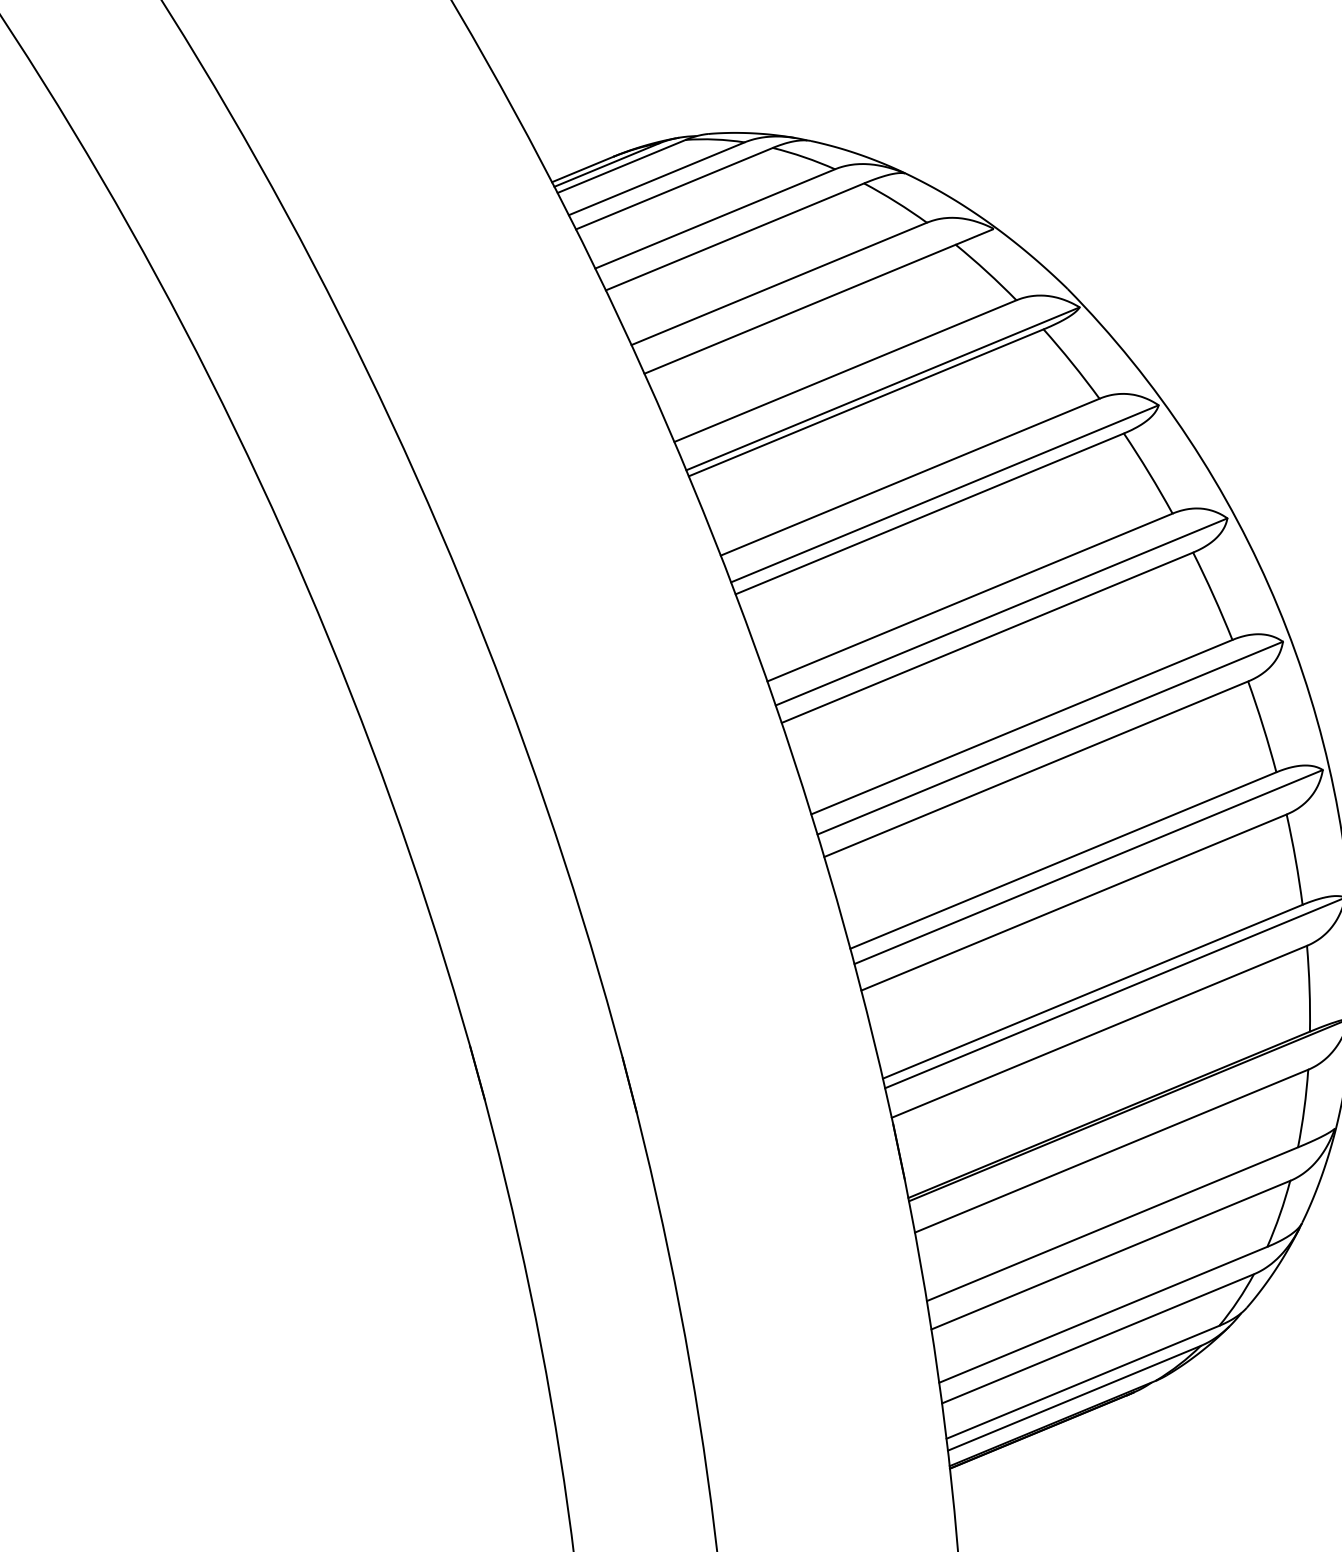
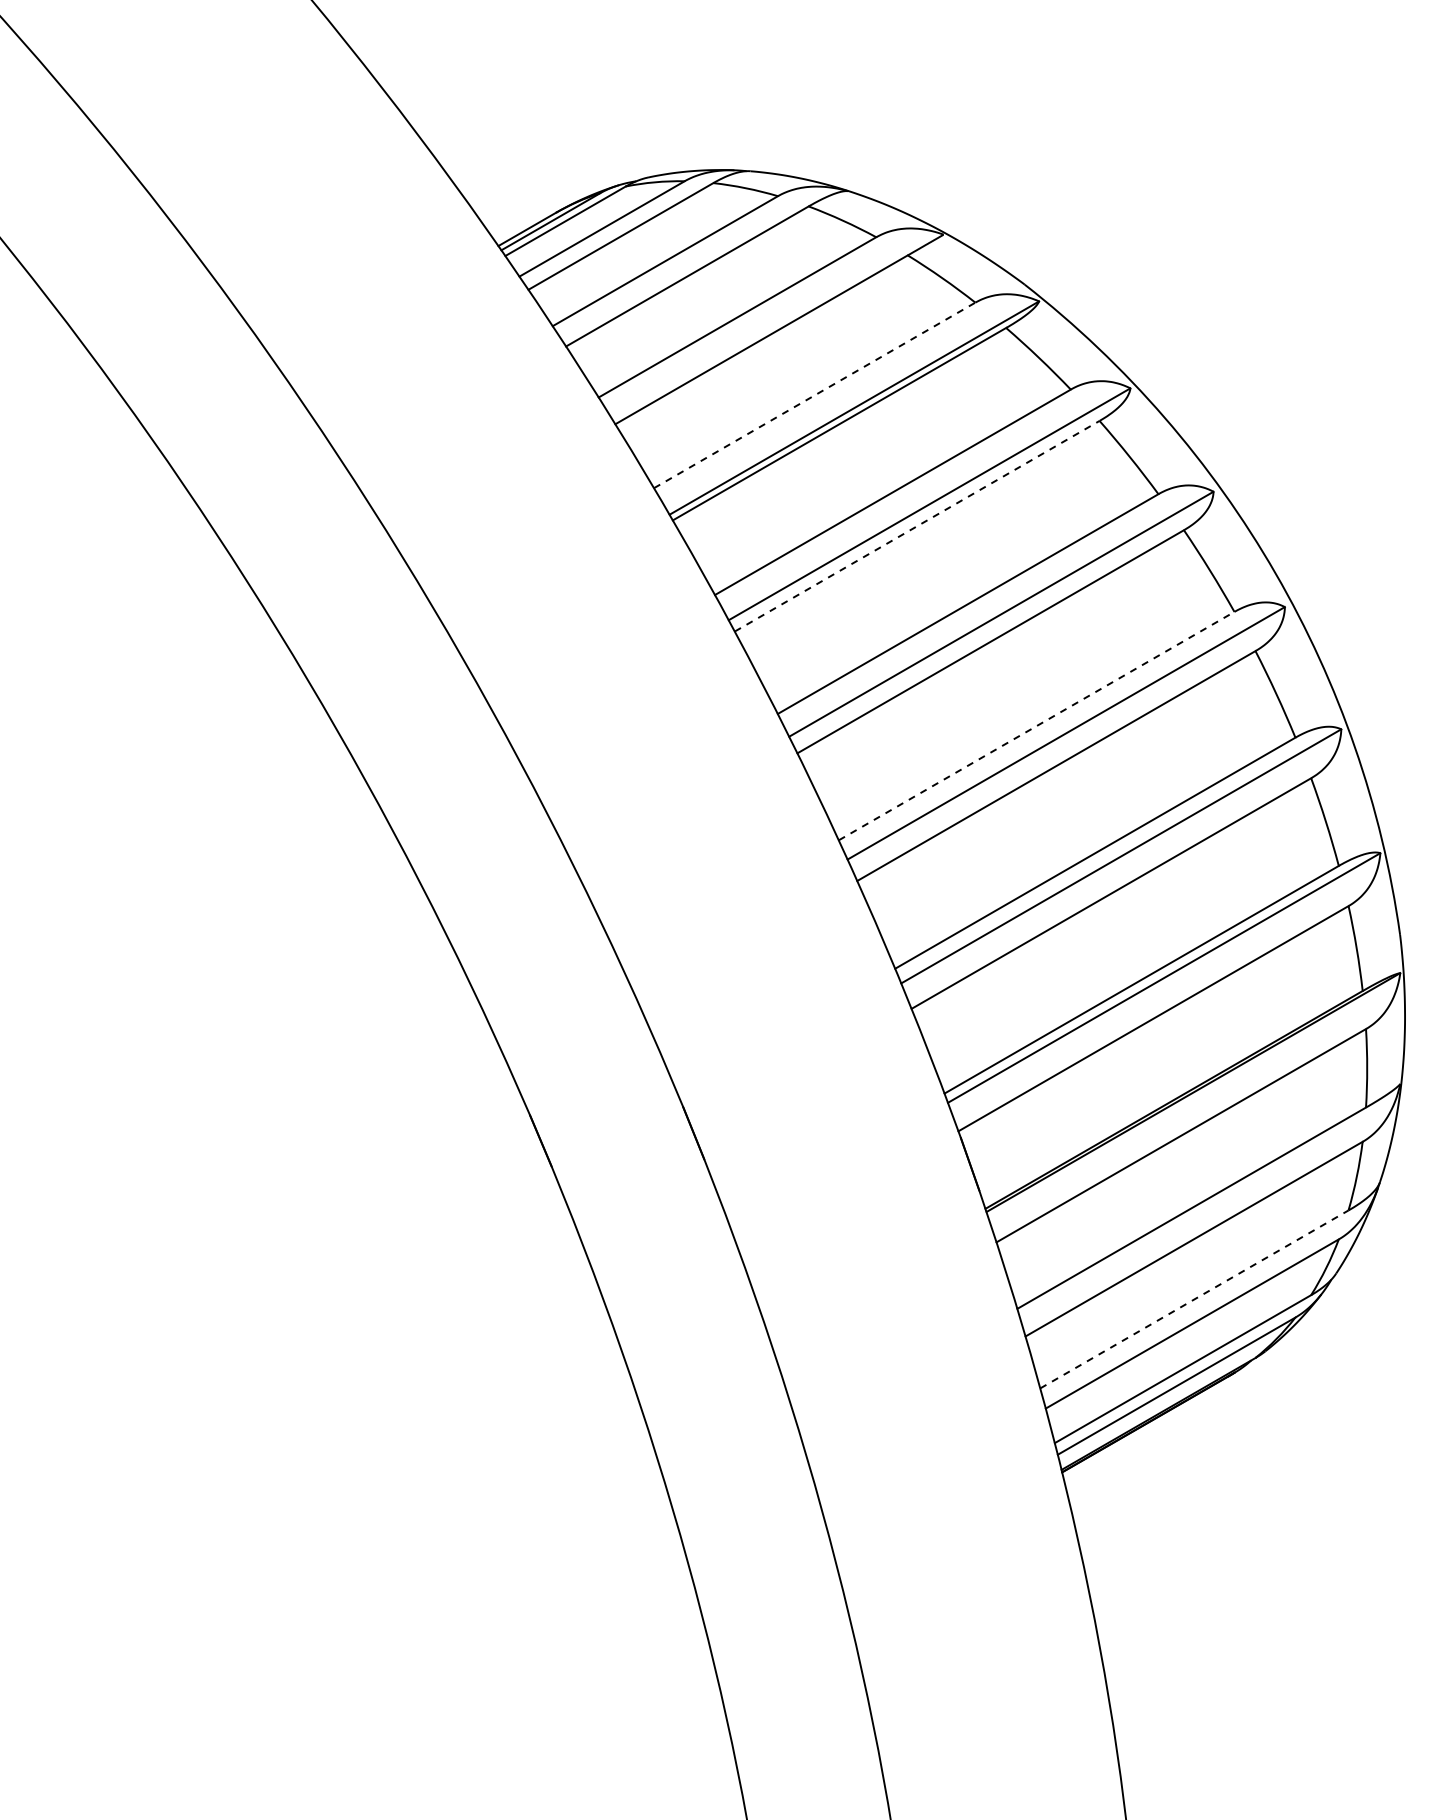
line: (845, 371) -> (814, 395), solid -> dashed
line: (930, 514) -> (917, 526), solid -> dashed
line: (1022, 726) -> (1037, 725), solid -> dashed
line: (1103, 1314) -> (1194, 1299), solid -> dashed

